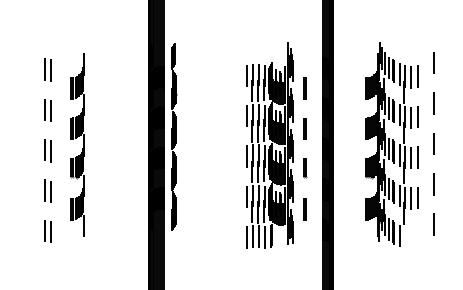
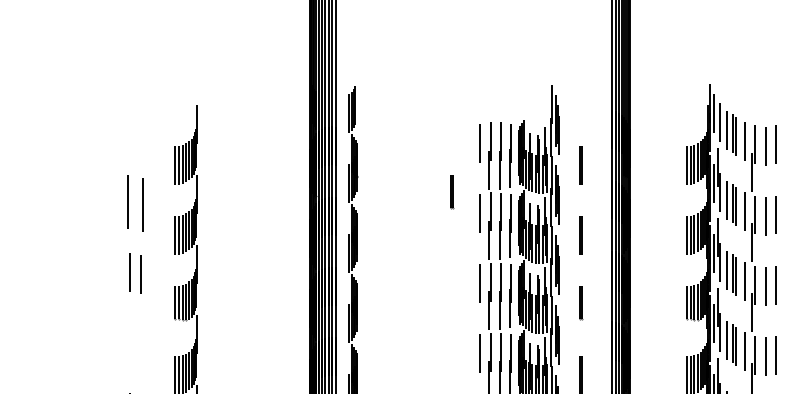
part: (47, 69) -> (134, 132), removed
line: (231, 104) -> (453, 193), added
part: (47, 110) -> (134, 203), size x1.4
part: (47, 190) -> (134, 342), removed

